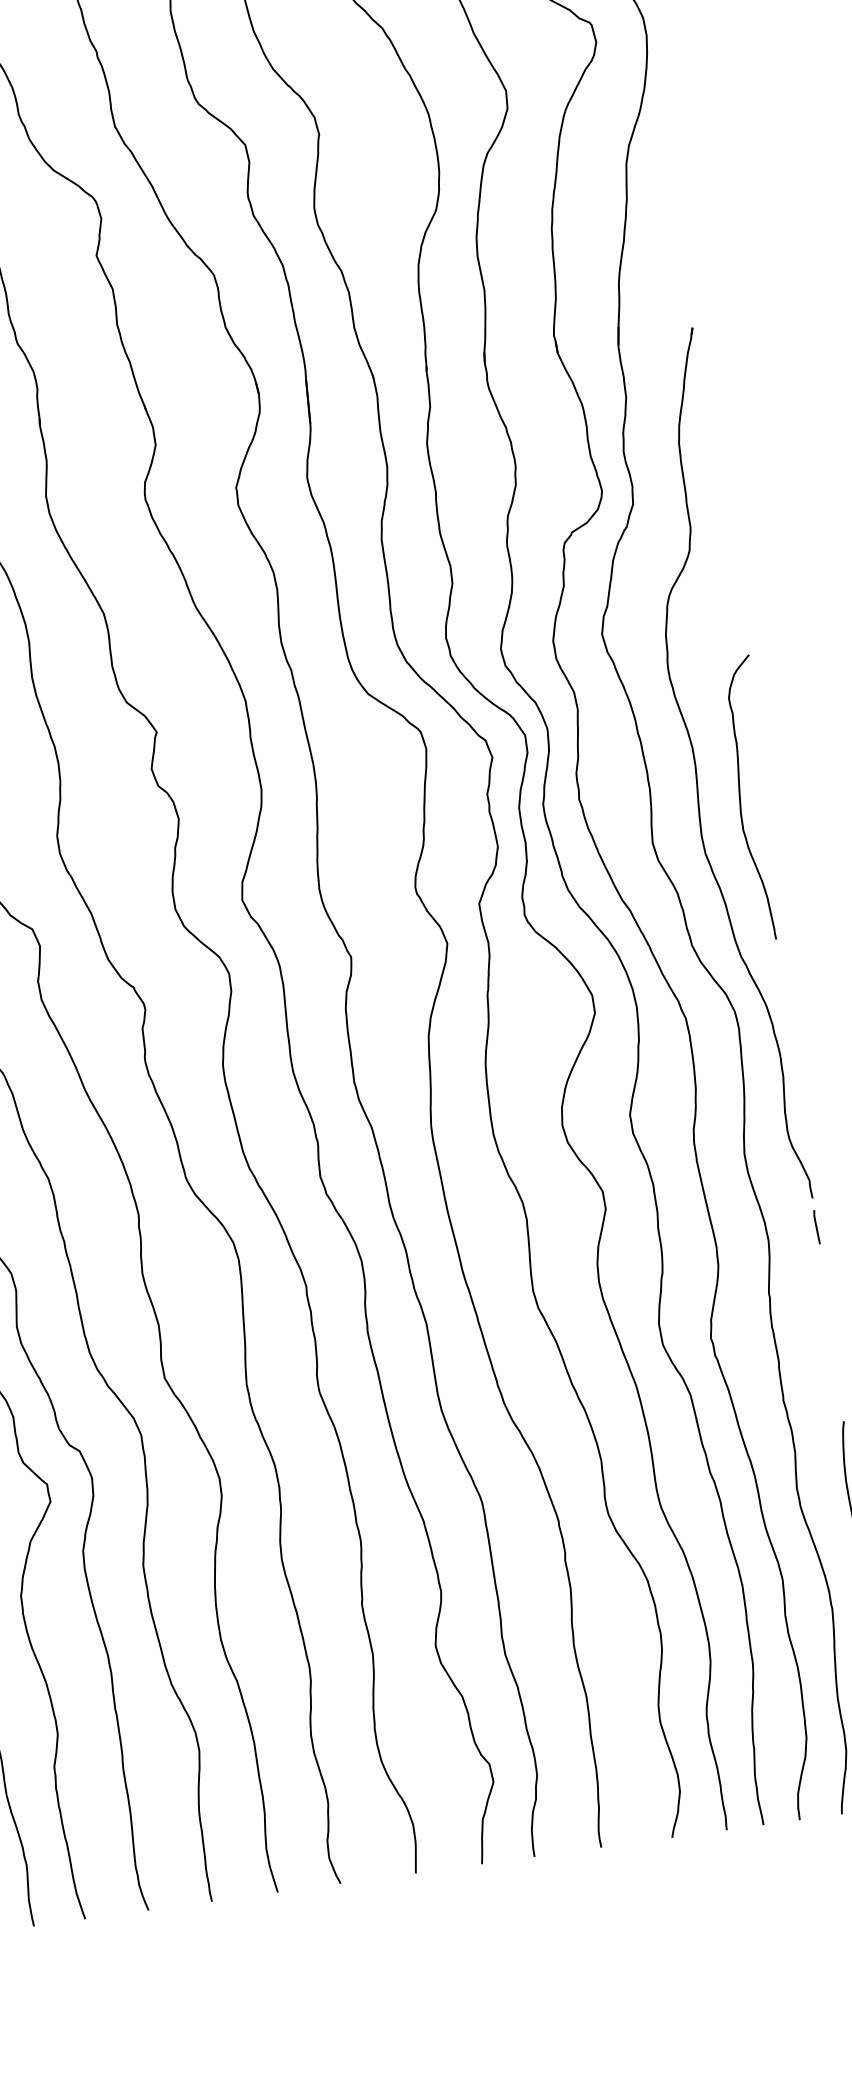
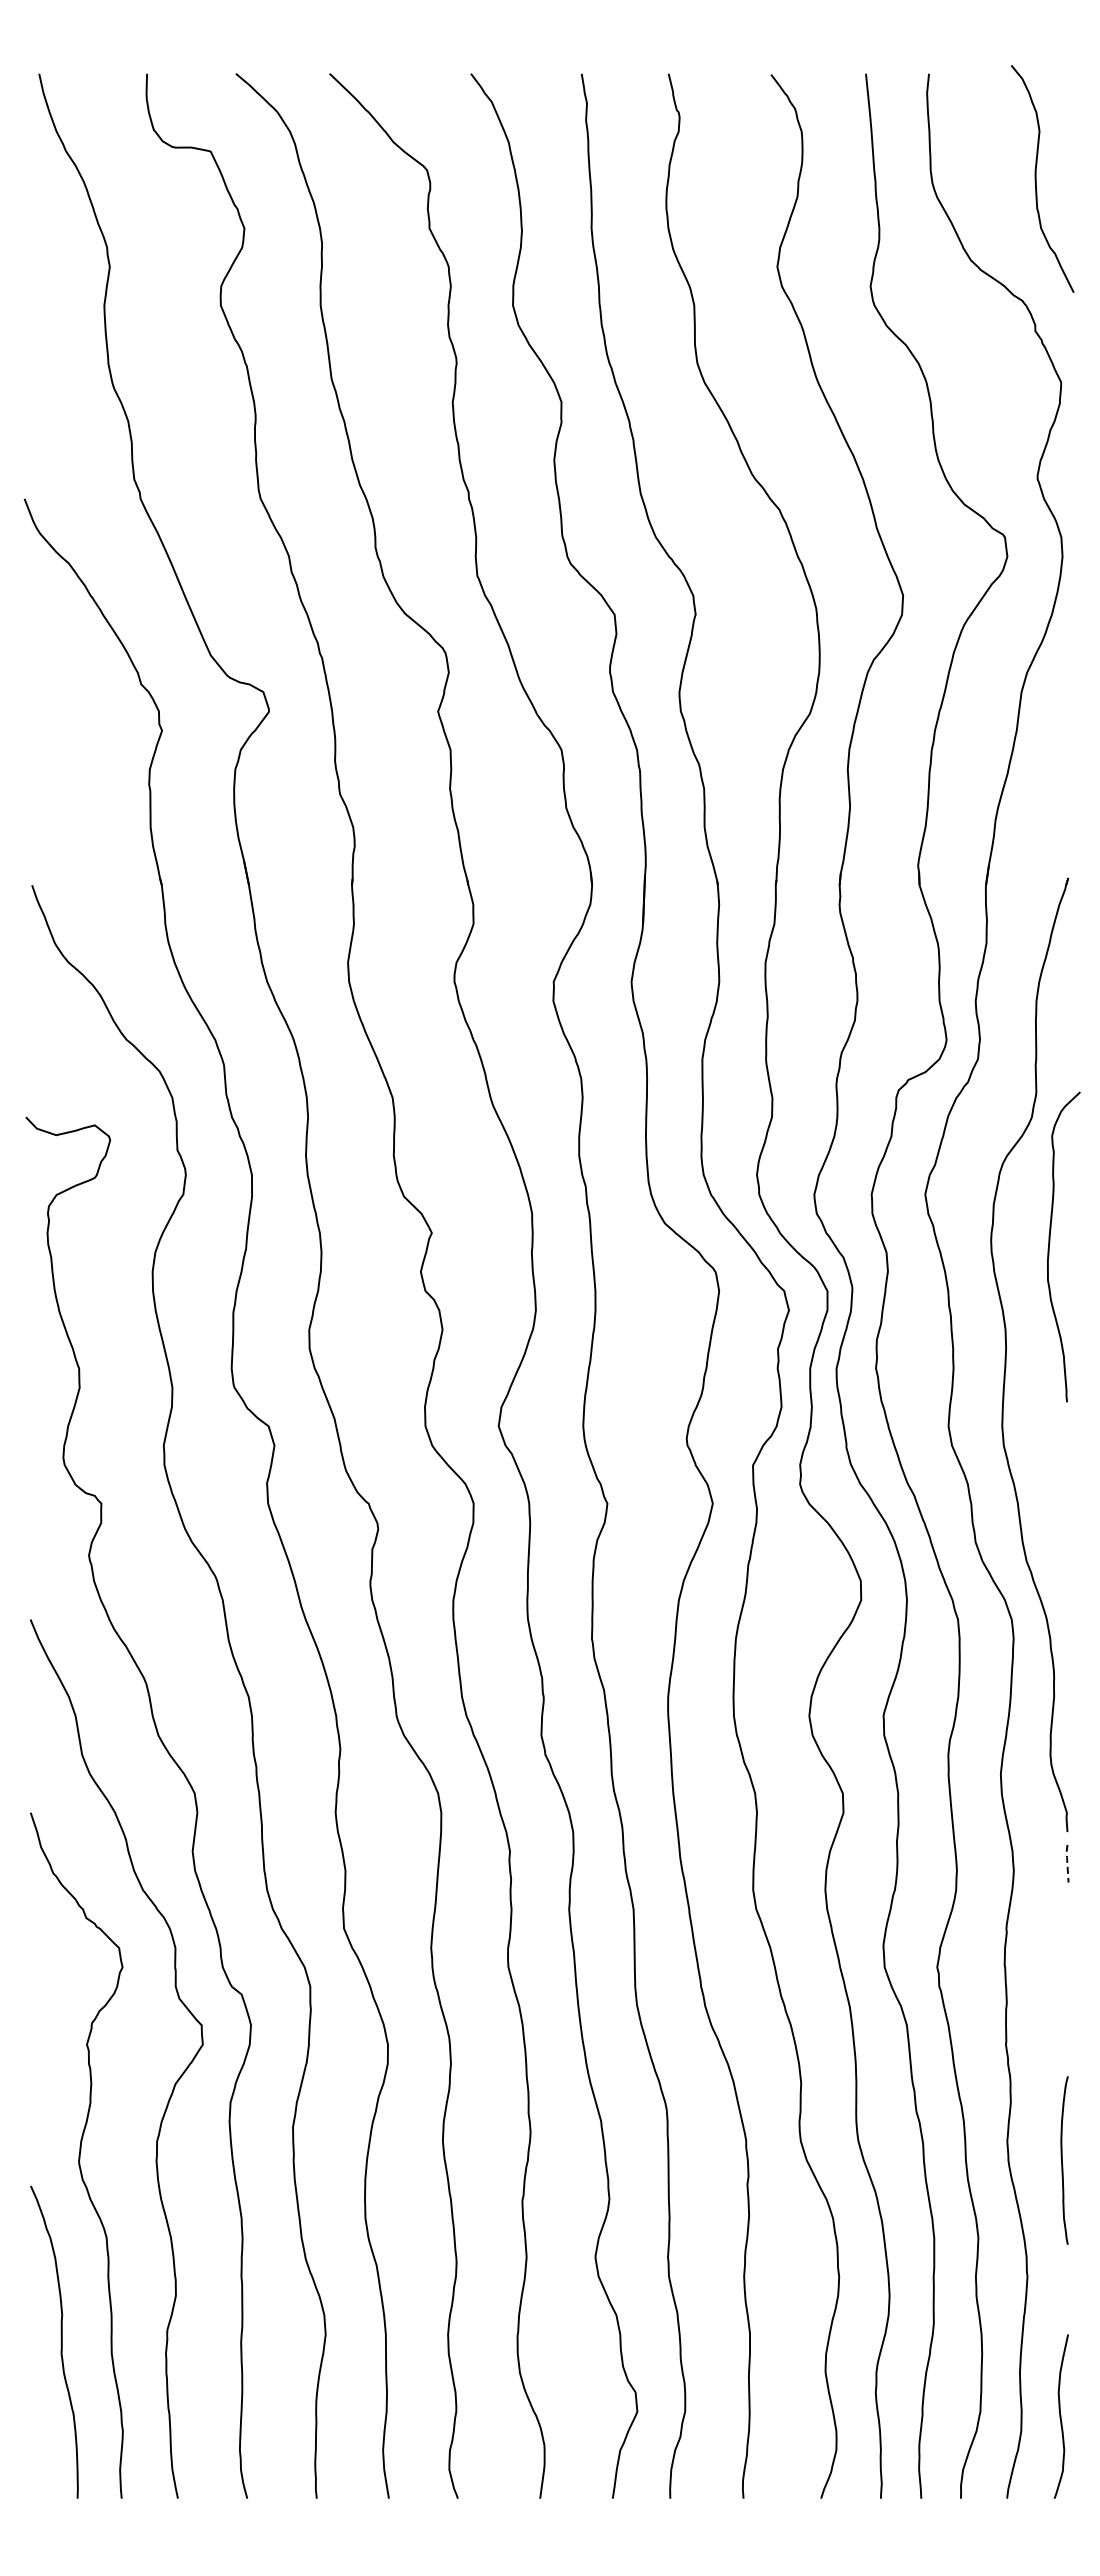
curve: (741, 796) -> (1050, 1243), moved
line: (816, 1227) -> (1067, 1863), solid -> dashed

